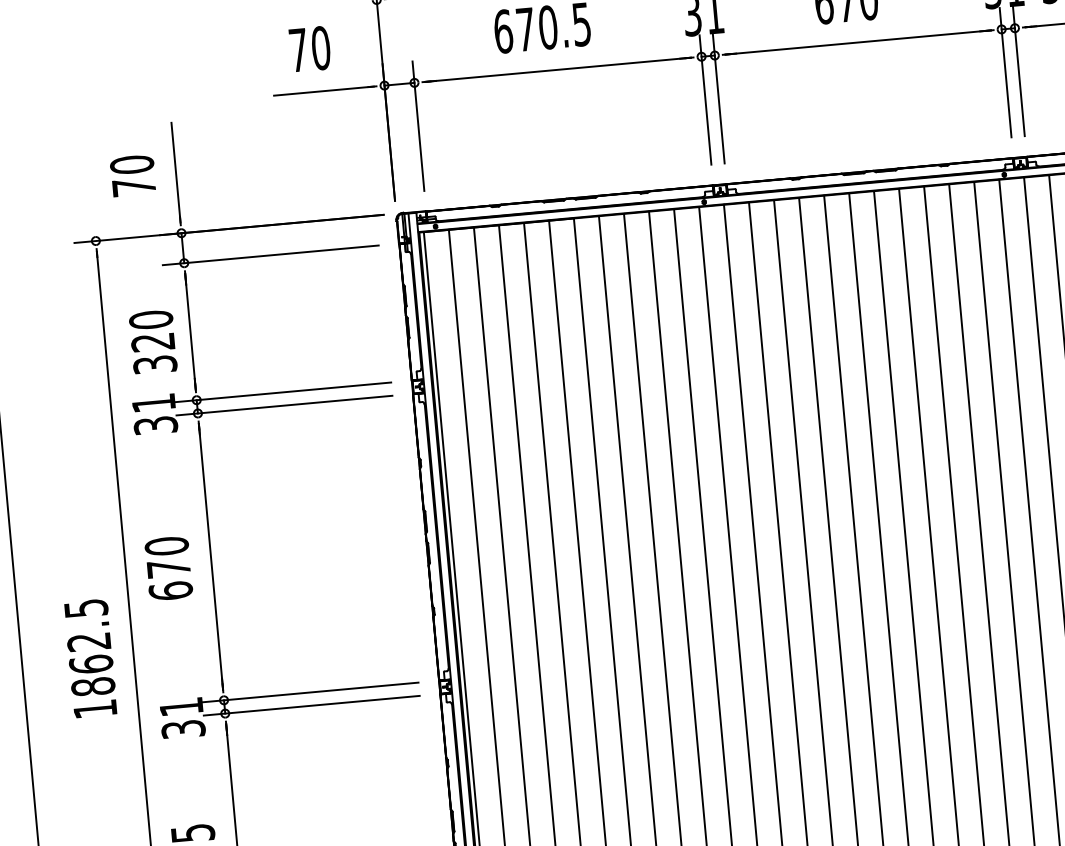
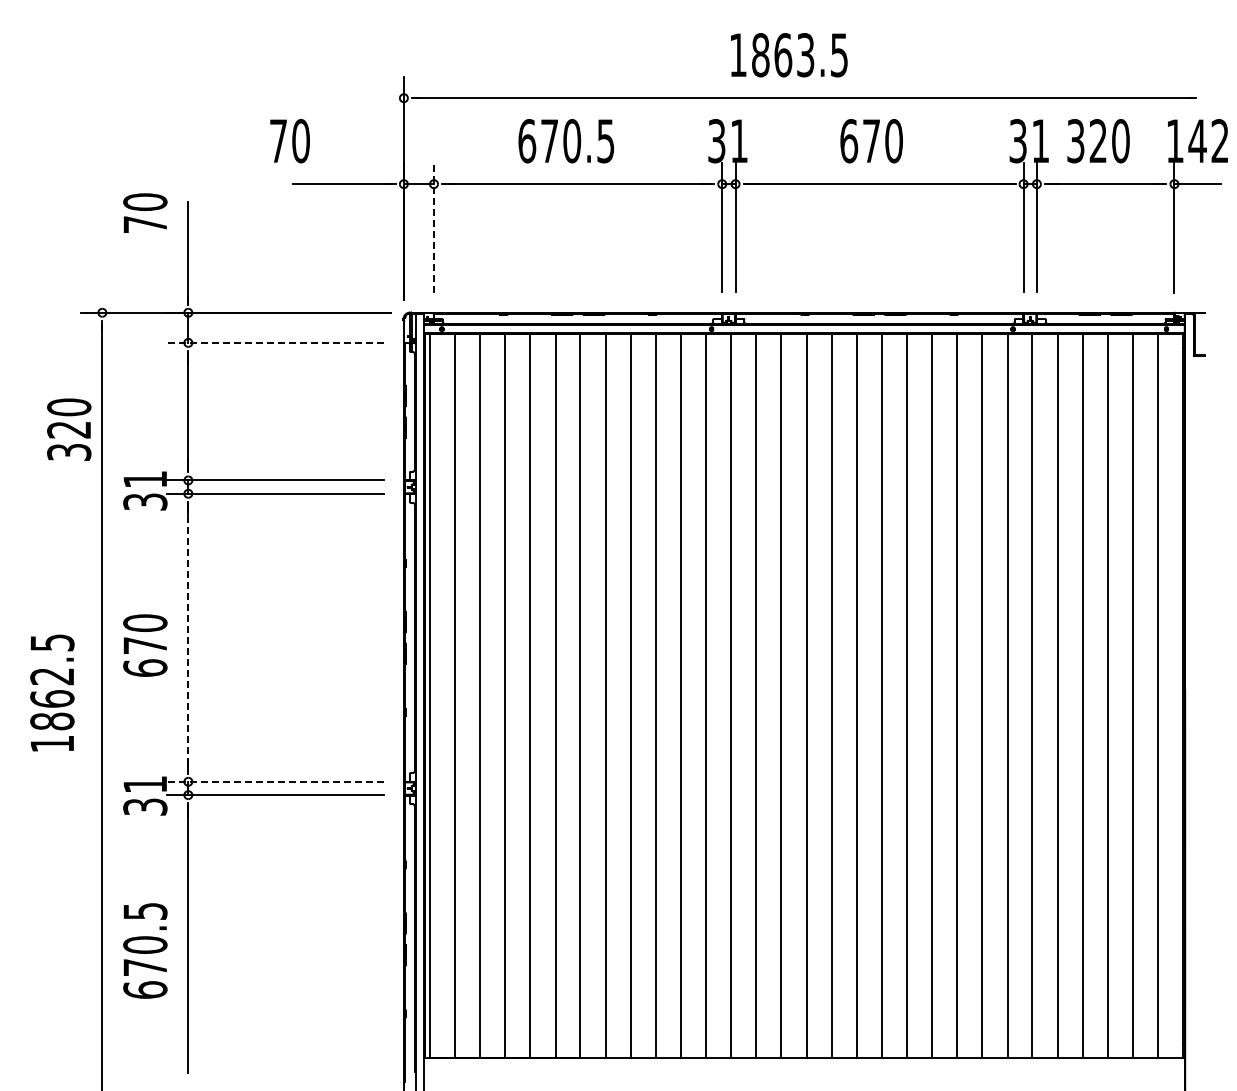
text: (309, 49) -> (289, 141), moved
line: (417, 126) -> (433, 227), solid -> dashed
text: (133, 175) -> (145, 212), moved
line: (270, 255) -> (274, 342), solid -> dashed
text: (153, 341) -> (69, 429), moved
line: (211, 557) -> (188, 638), solid -> dashed
text: (90, 657) -> (52, 692), moved
line: (309, 692) -> (274, 781), solid -> dashed

